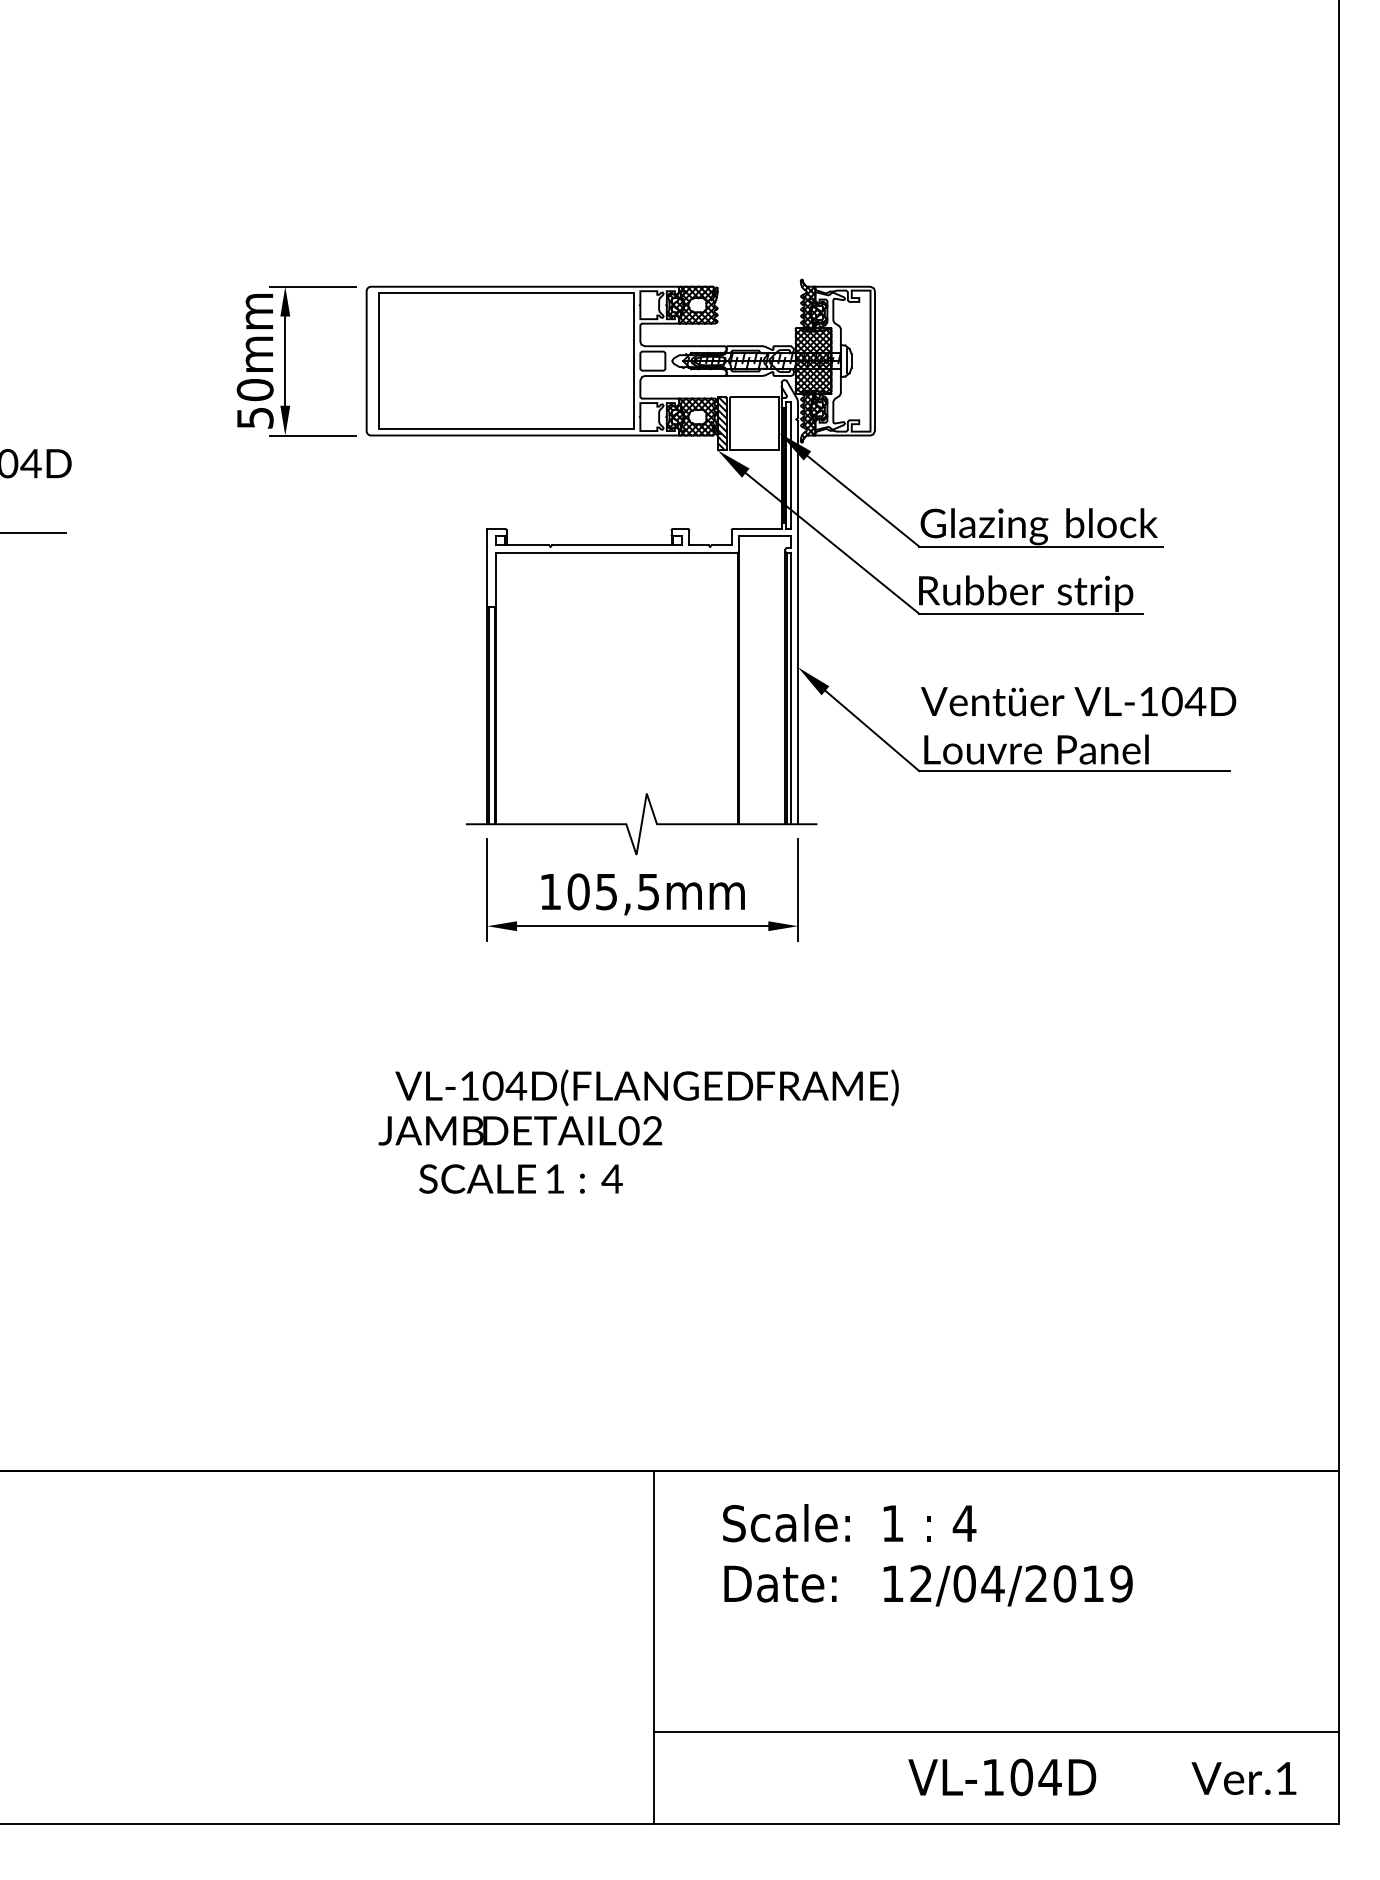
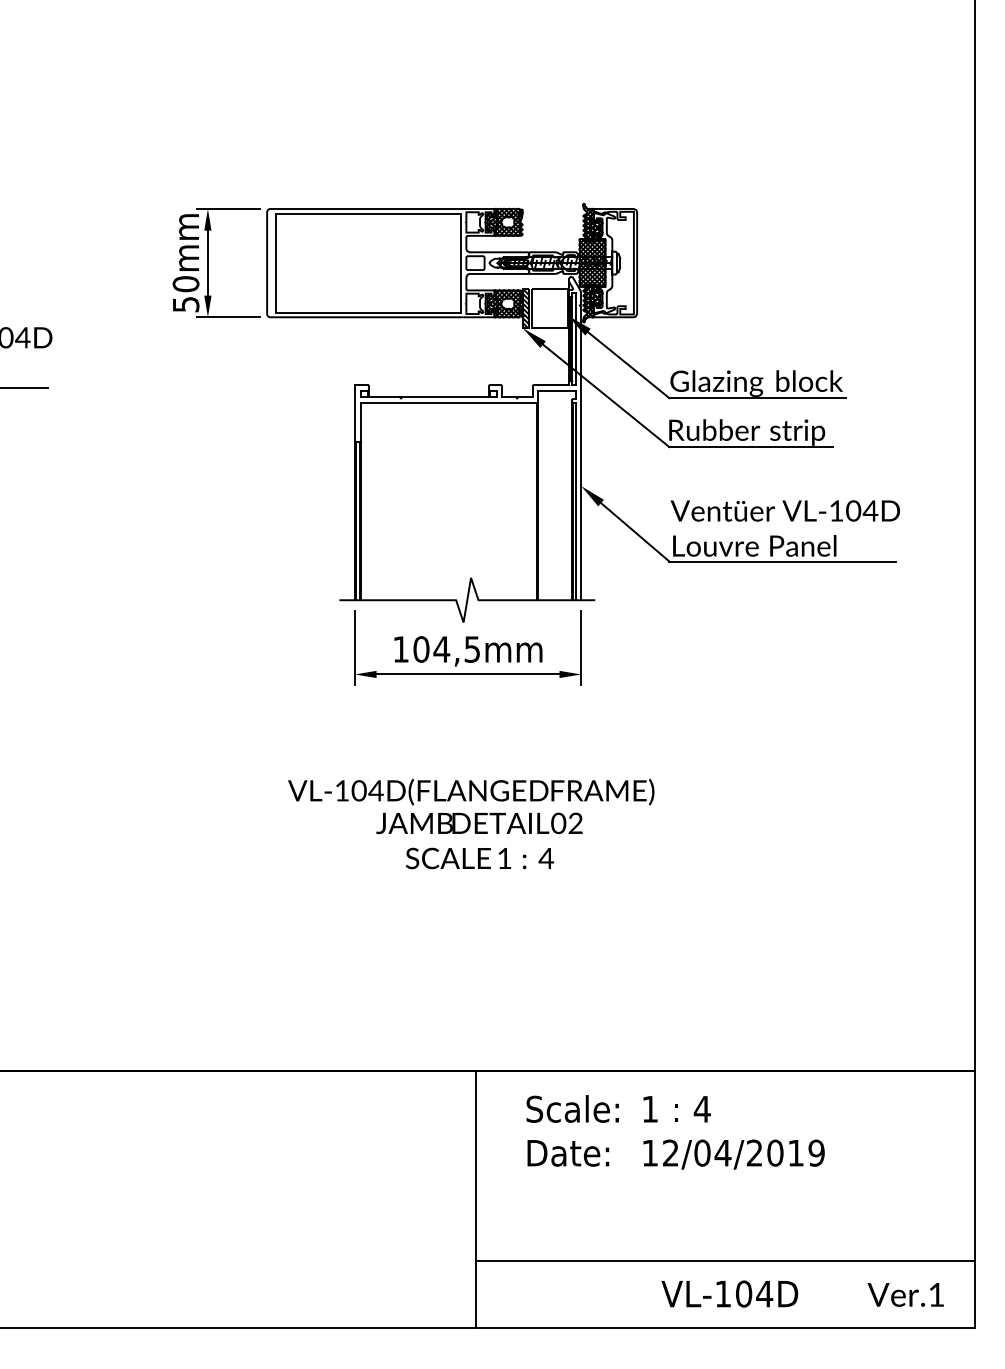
text: (606, 892) -> (441, 649), 105,5mm -> 104,5mm
text: (520, 1154) -> (479, 840), moved

